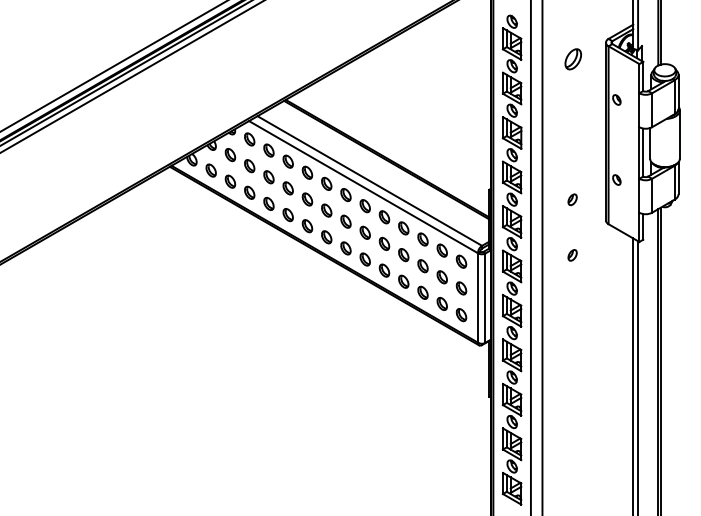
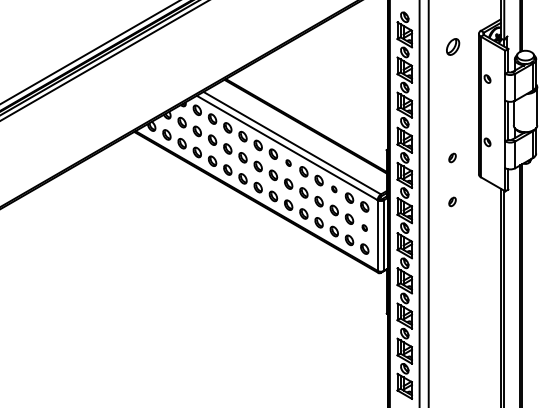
part: (364, 206) -> (288, 163), size x0.6
part: (422, 239) -> (333, 189), size x0.6
part: (461, 288) -> (364, 228), size x0.6

